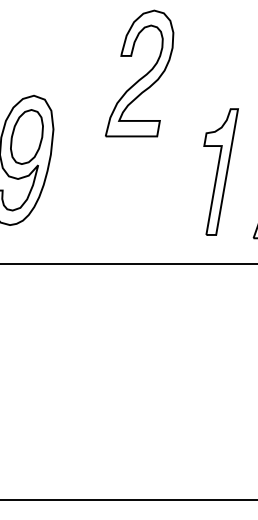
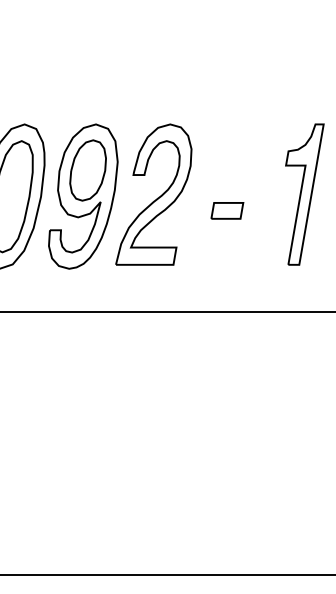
part: (139, 73) -> (153, 194), moved
part: (220, 171) -> (304, 194), moved
part: (151, 172) -> (227, 210), added

